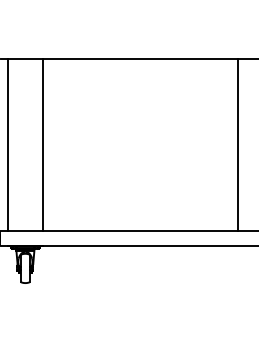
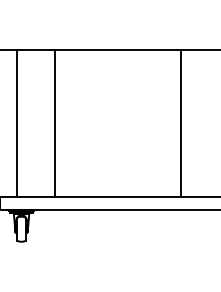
line: (7, 144) -> (17, 123), moved
line: (42, 144) -> (54, 123), moved
line: (238, 144) -> (181, 123), moved

